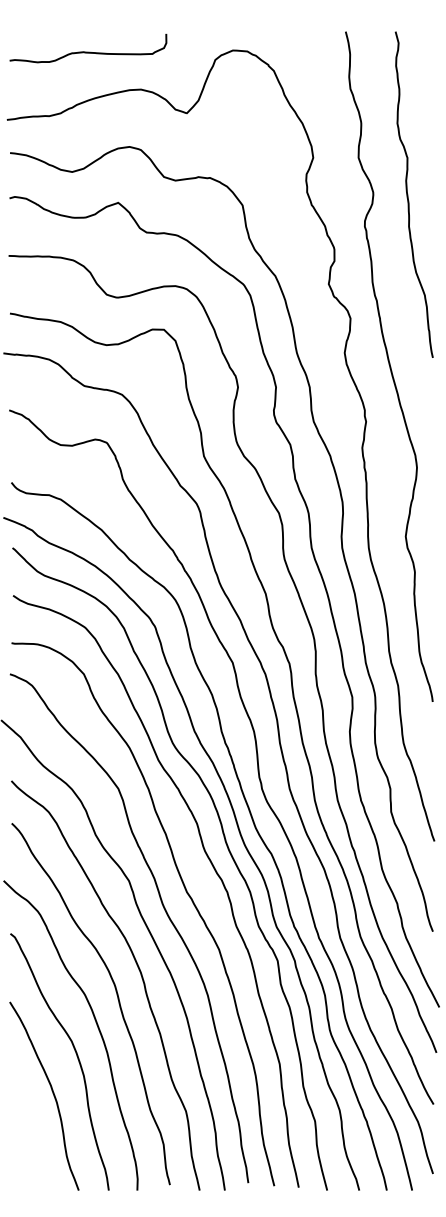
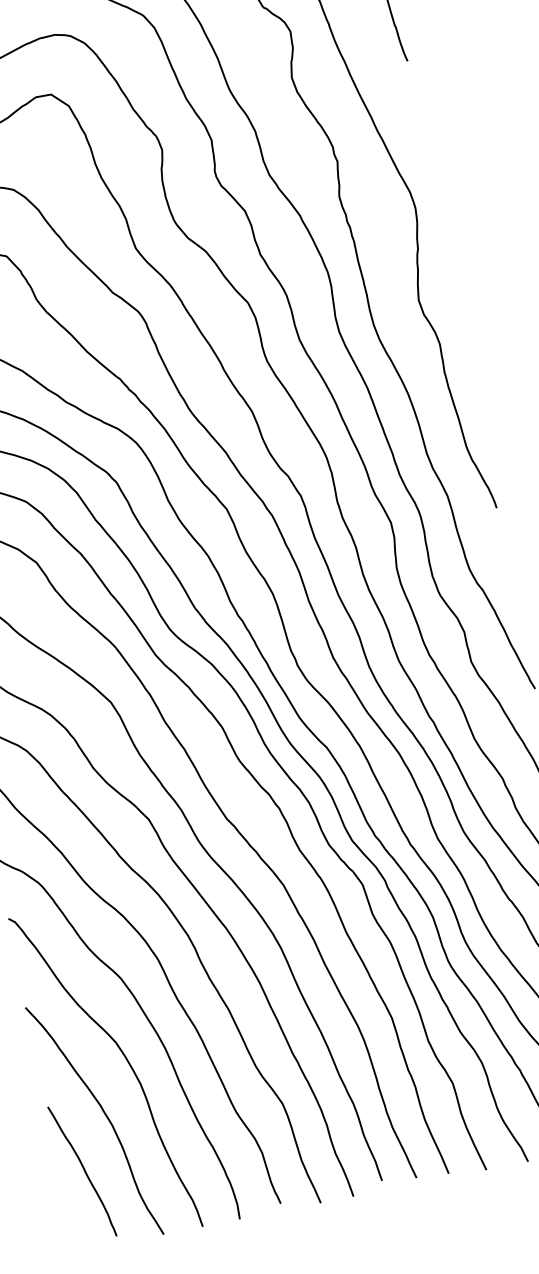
curve: (28, 1131) -> (83, 1170), added

